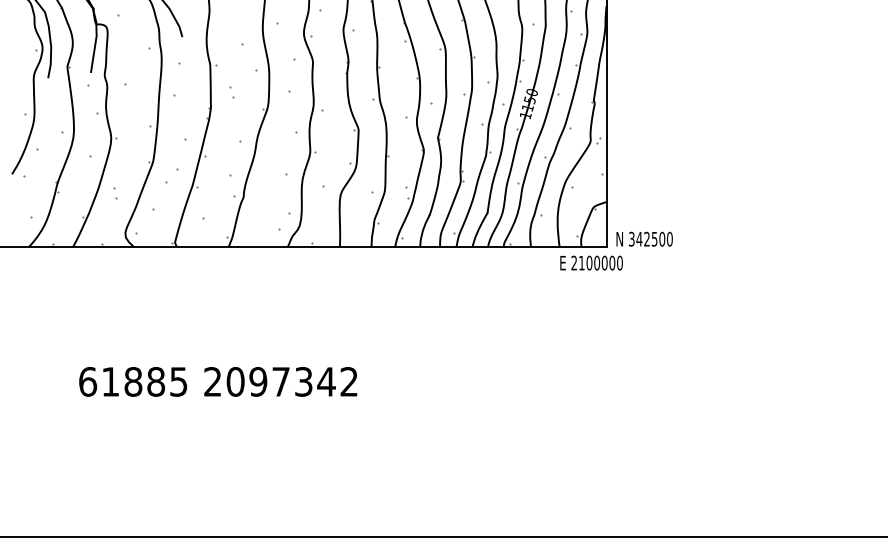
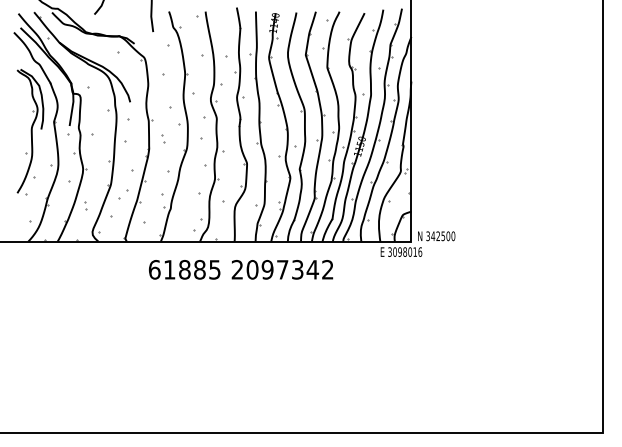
text: (597, 262) -> (405, 251), 2100000 -> 3098016
text: (218, 381) -> (241, 269), moved

